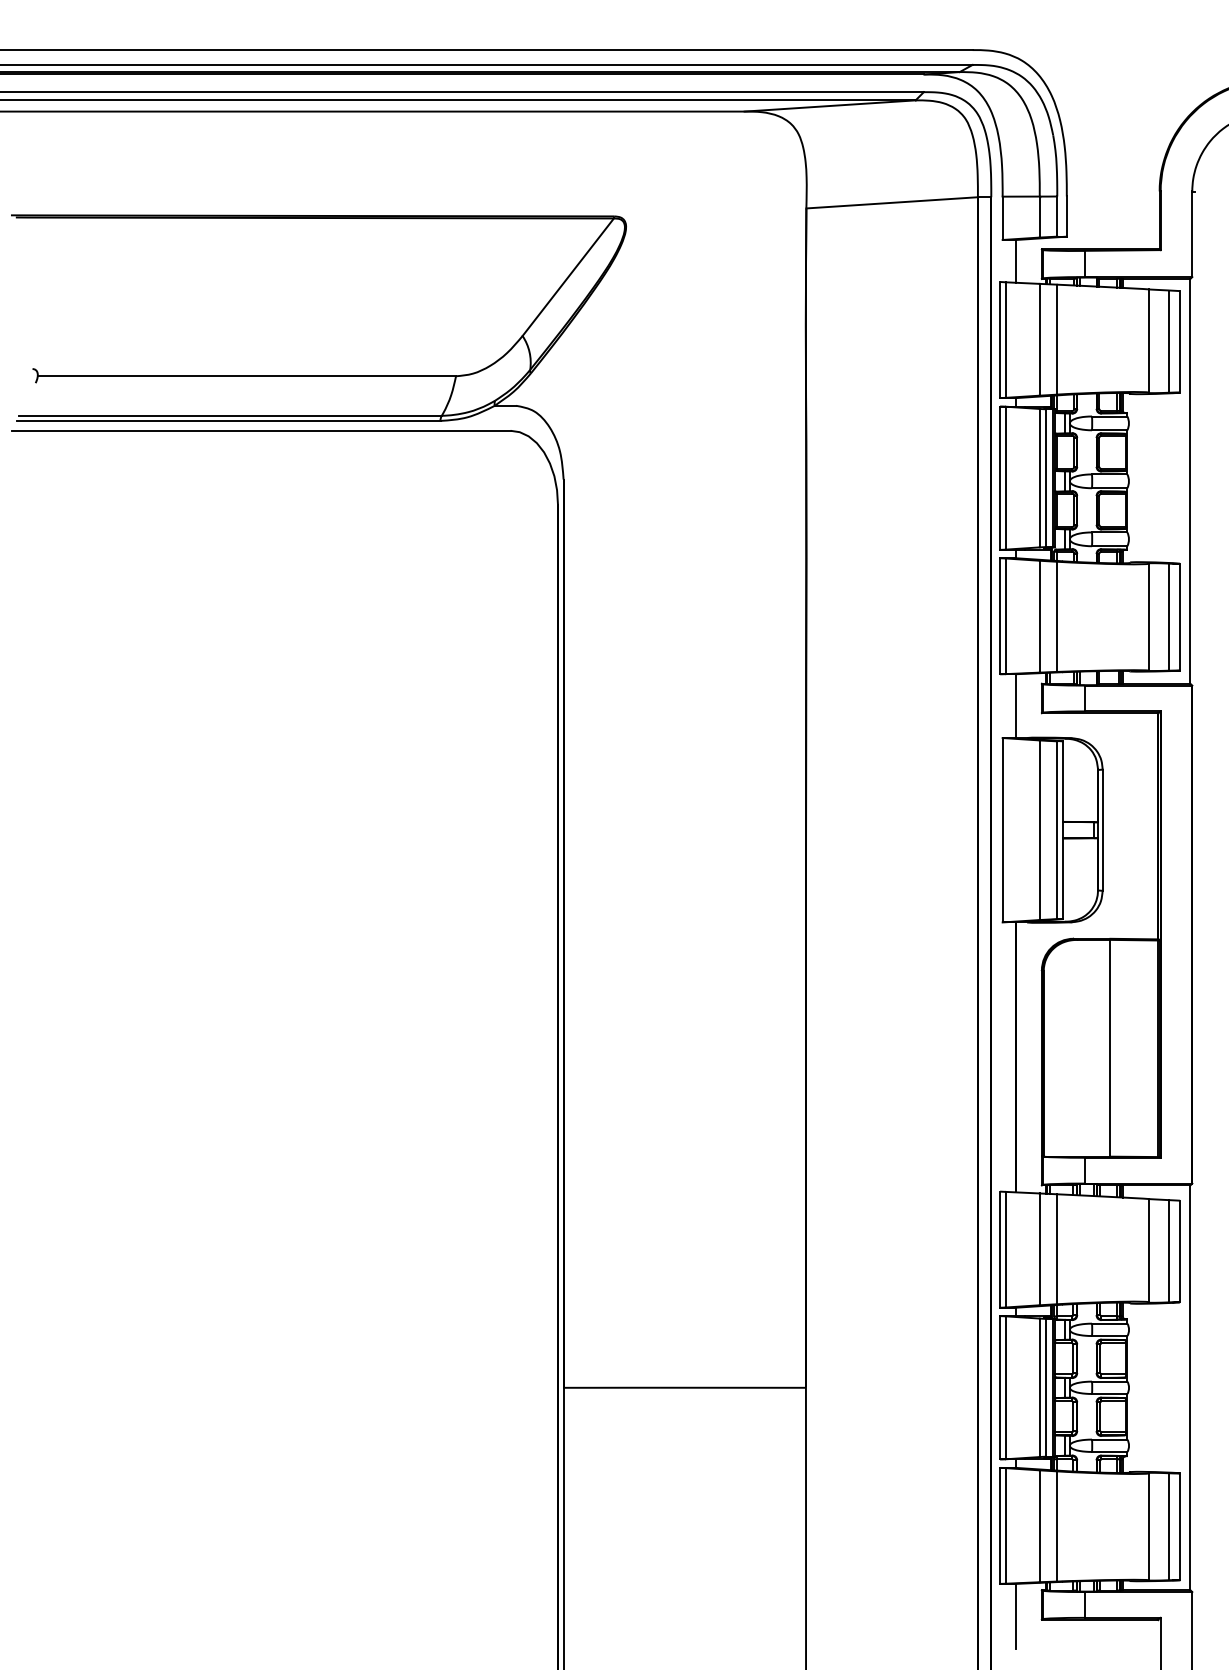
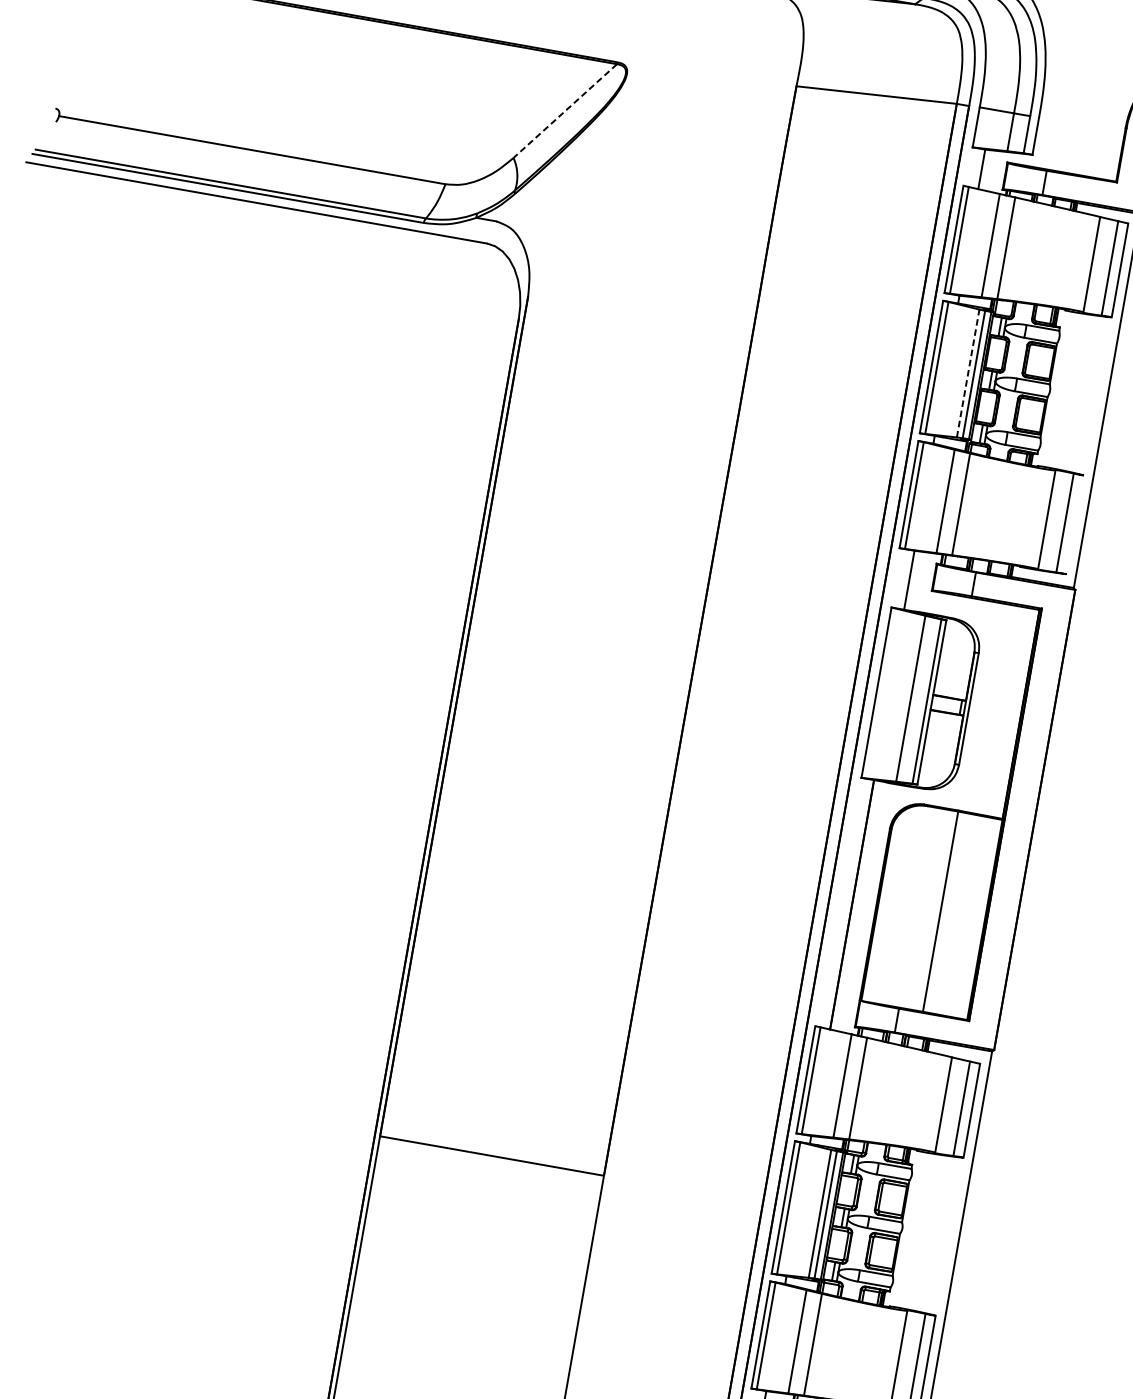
line: (567, 277) -> (564, 111), solid -> dashed
line: (1039, 477) -> (968, 372), solid -> dashed
line: (1180, 616) -> (1075, 524), removed

